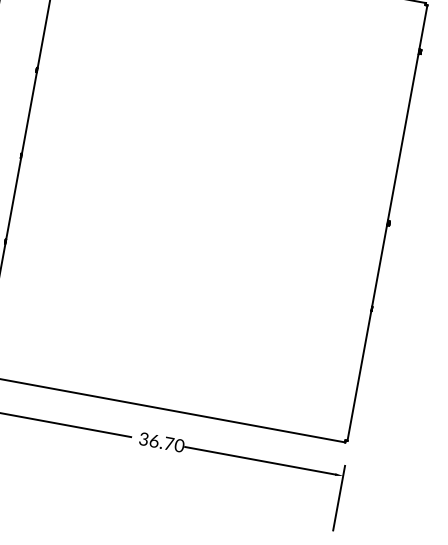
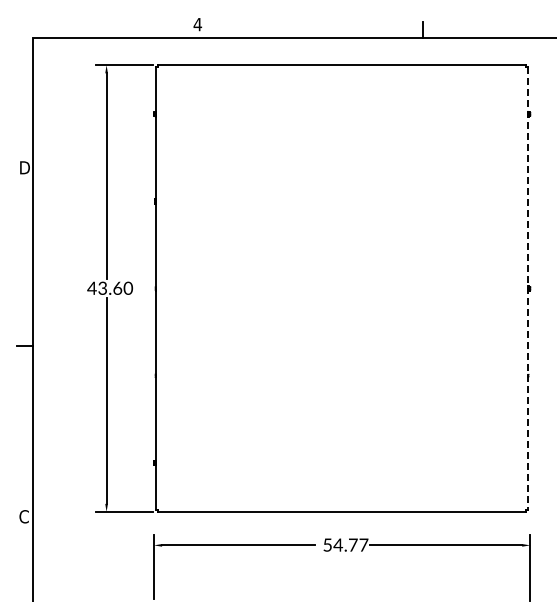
line: (387, 224) -> (528, 289), solid -> dashed
text: (161, 441) -> (345, 544), 36.70 -> 54.77

